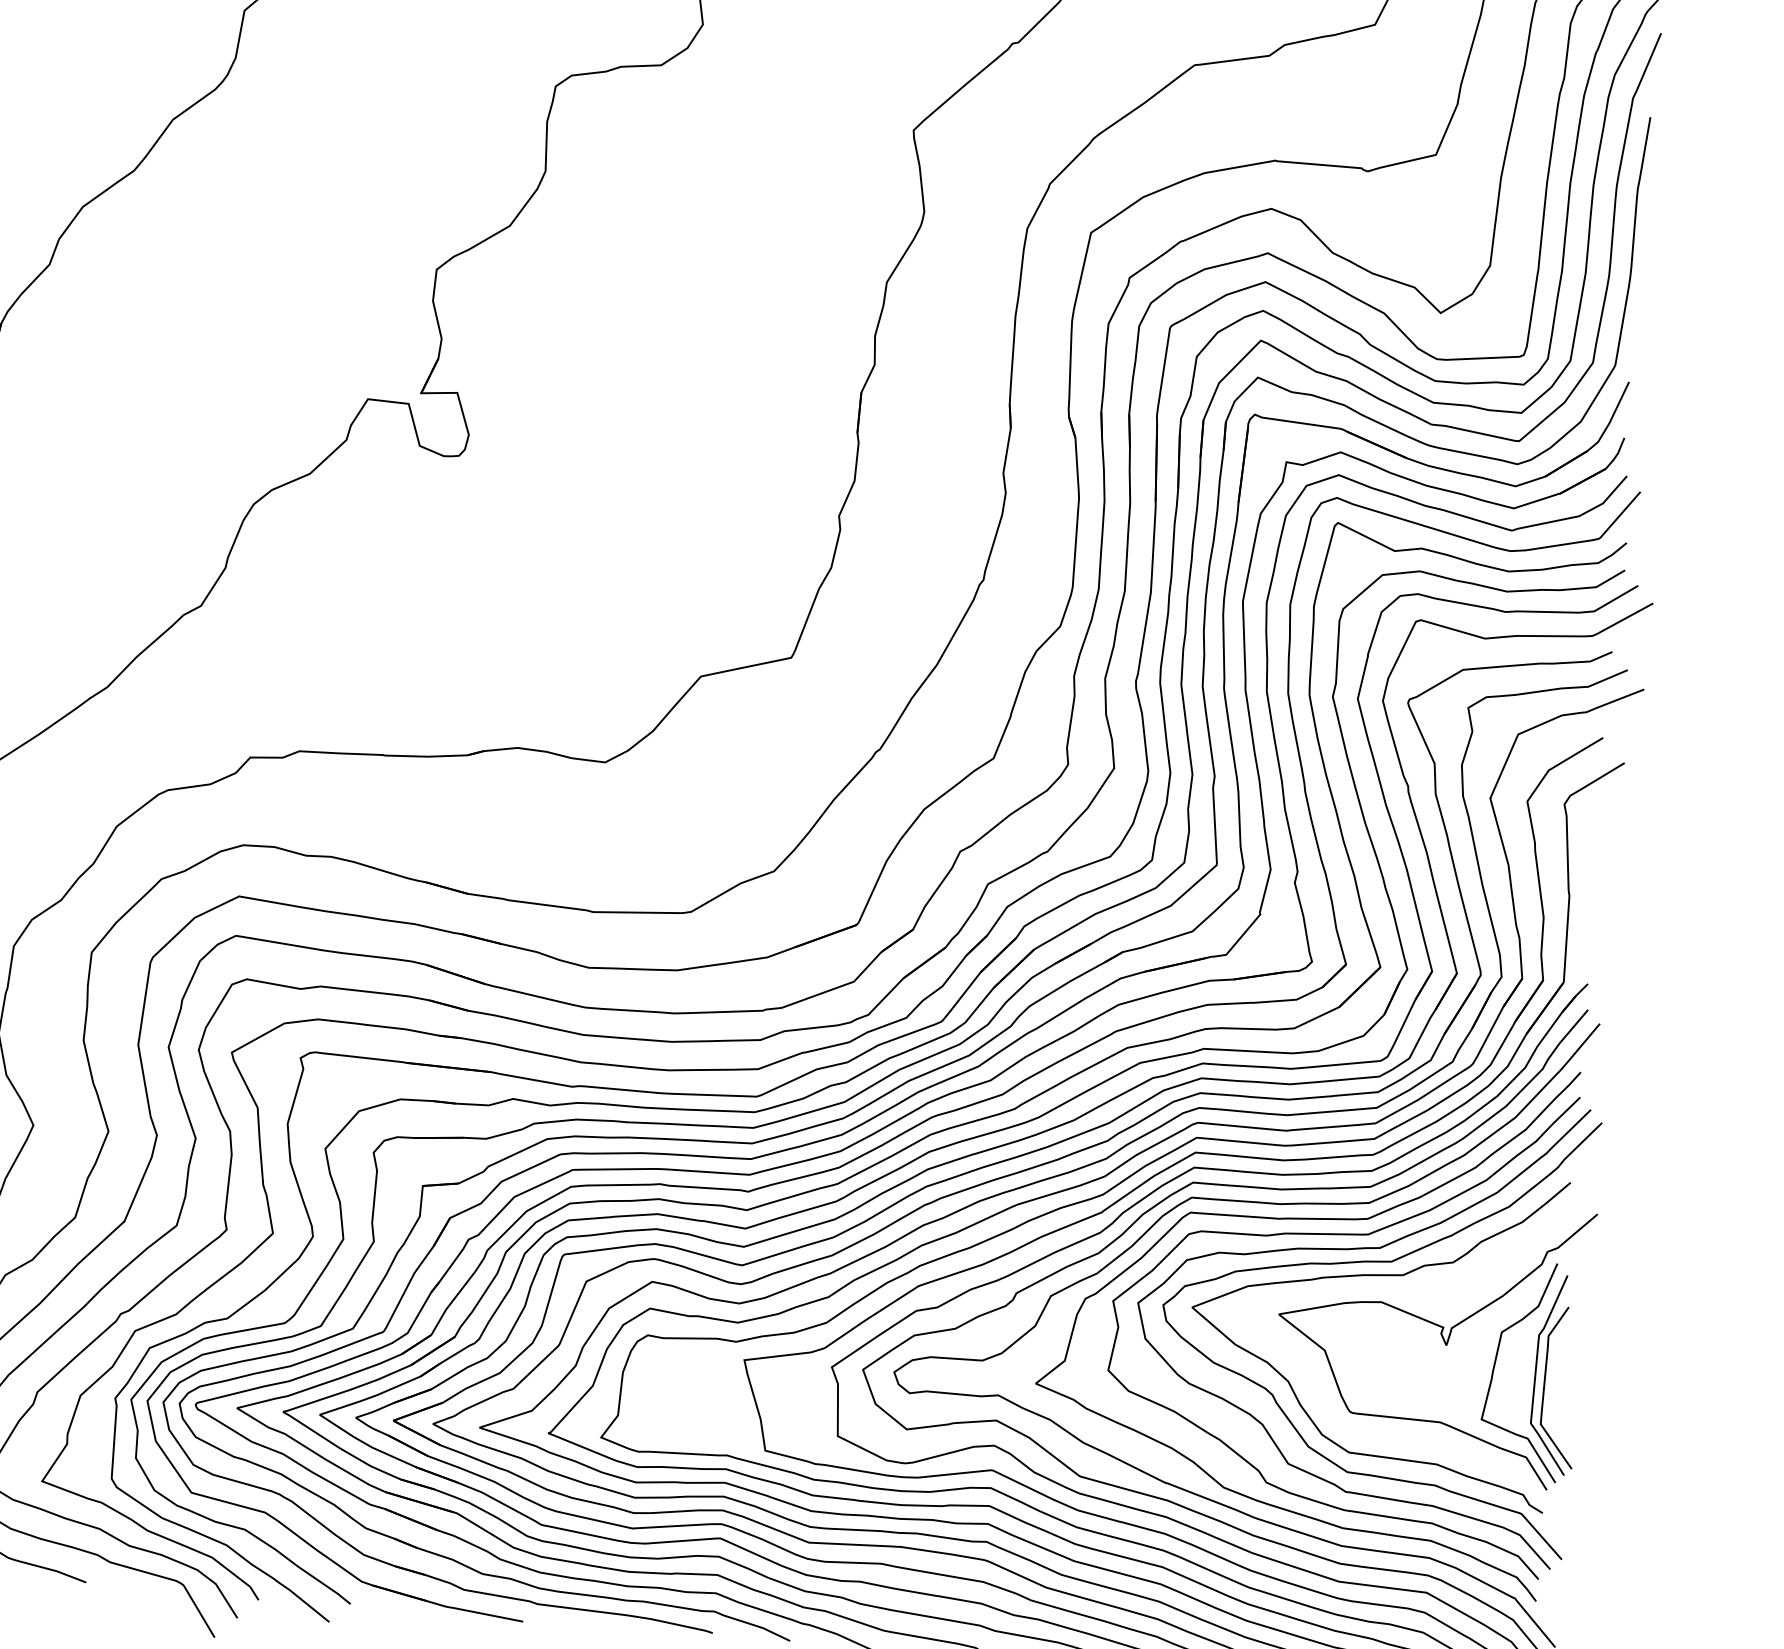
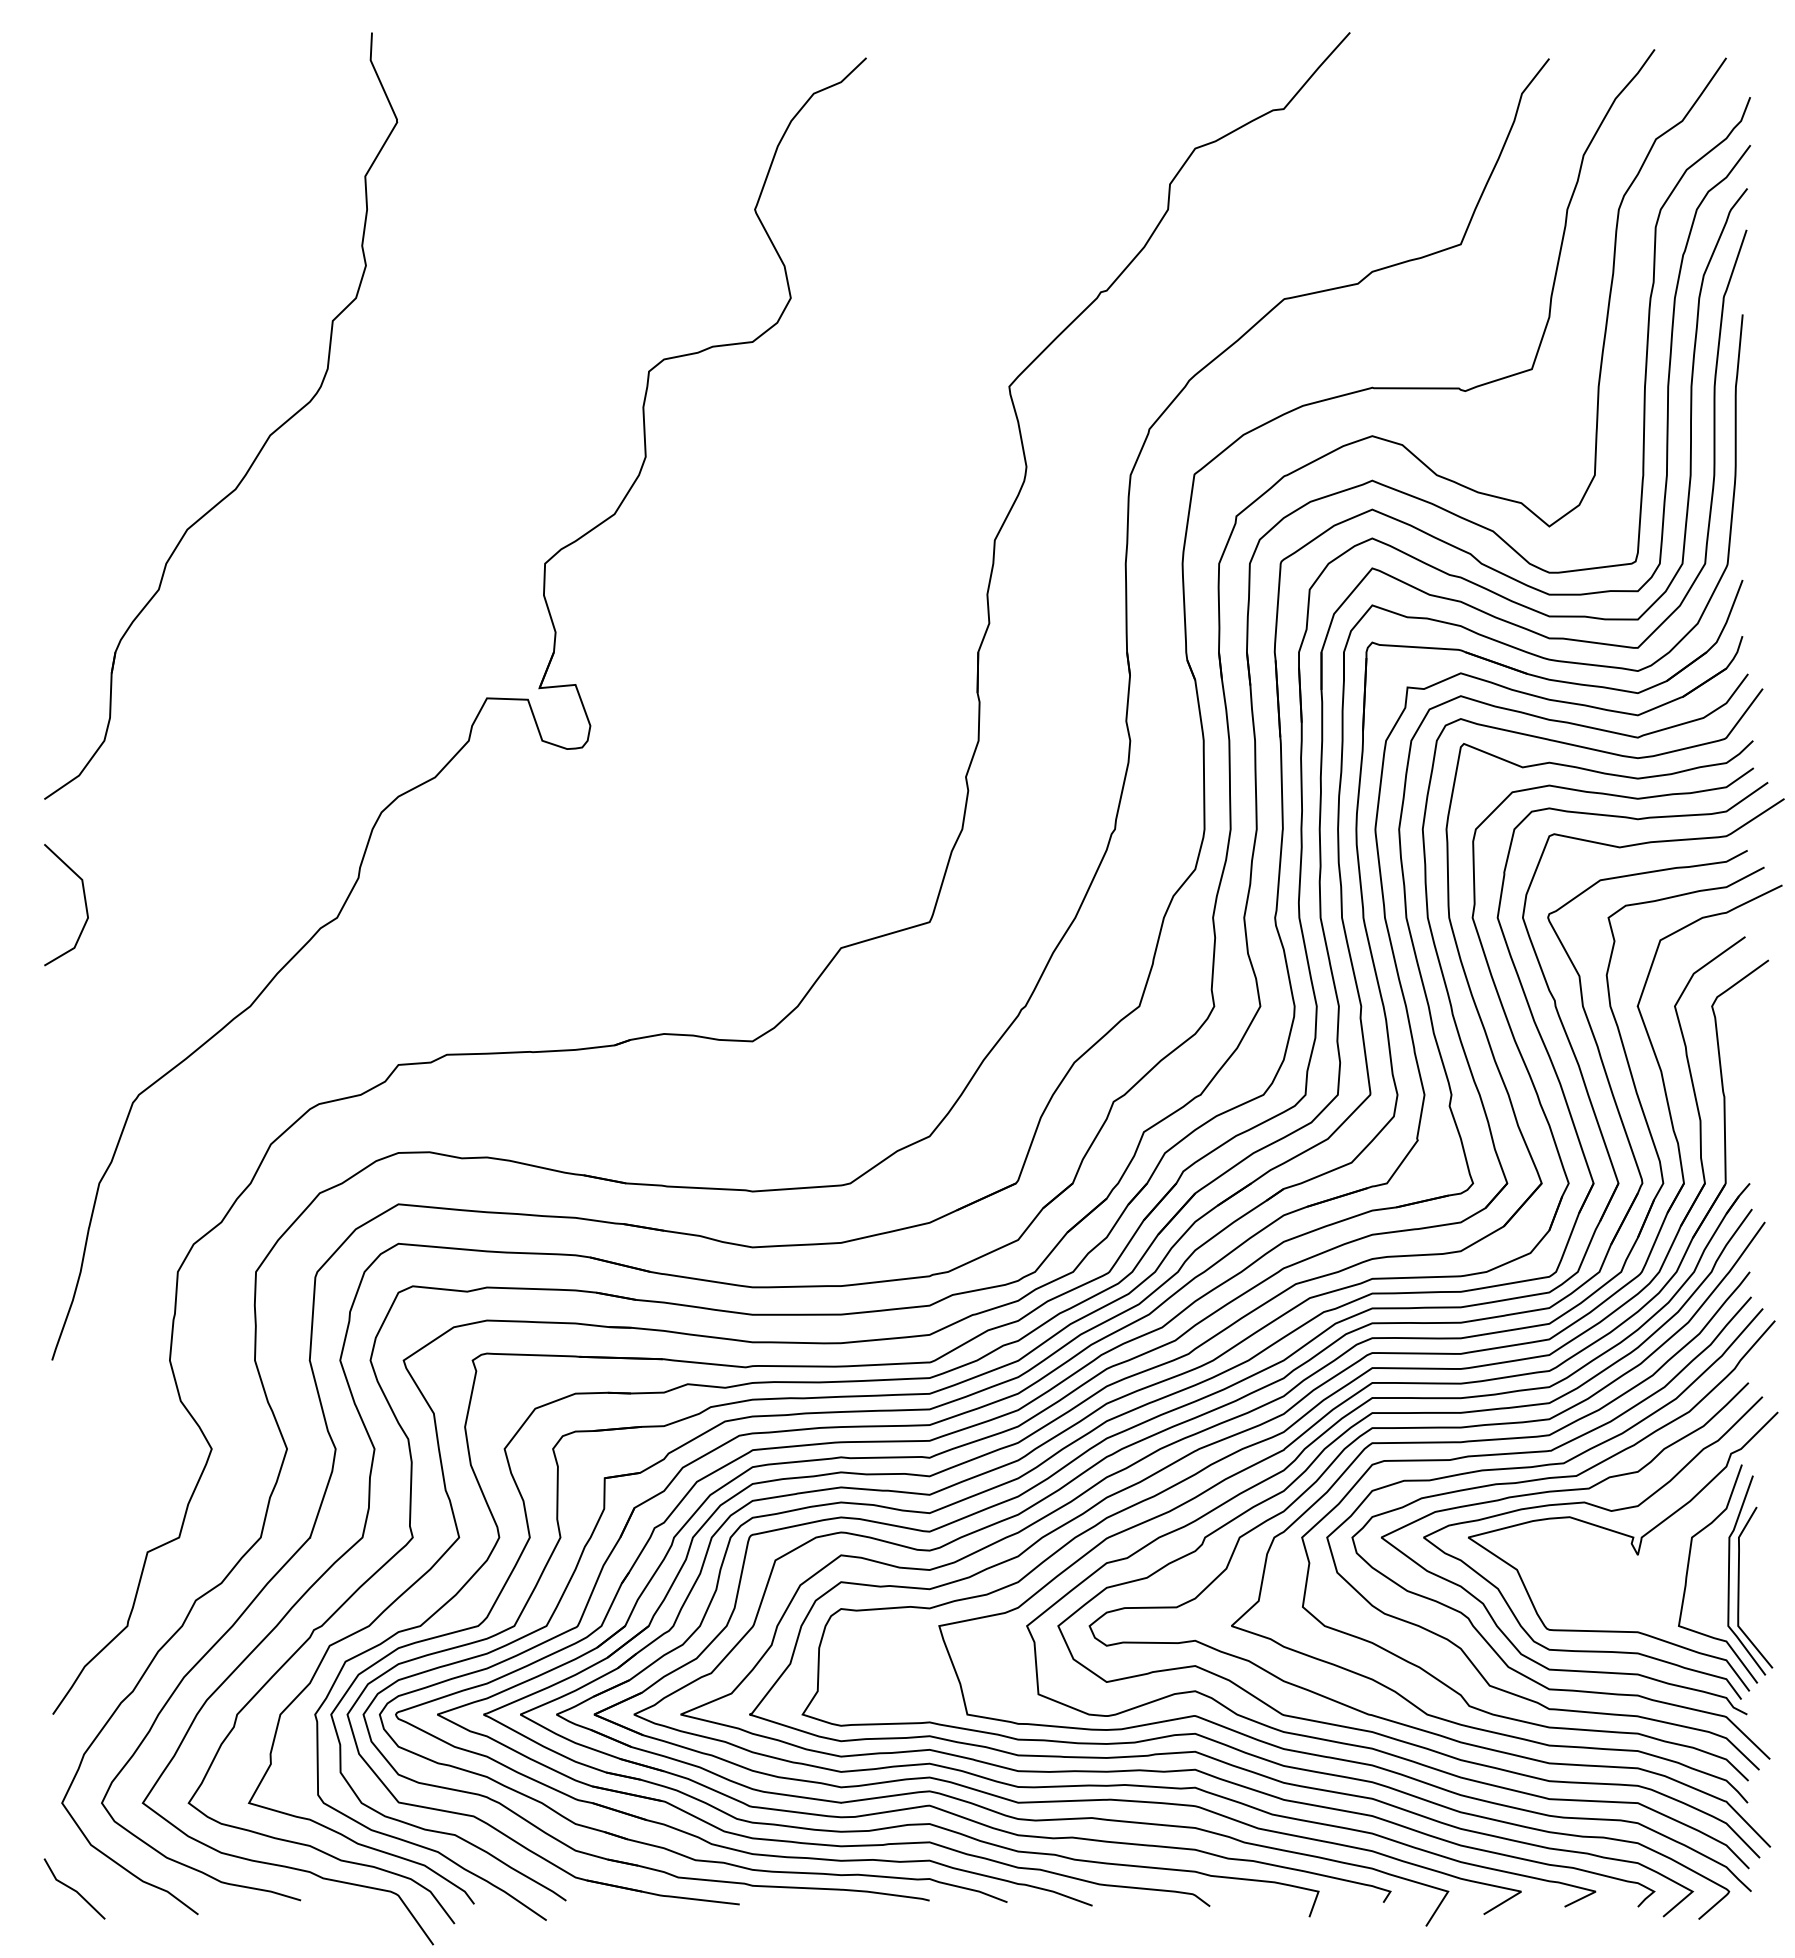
curve: (1417, 1298) -> (1605, 1510), added

